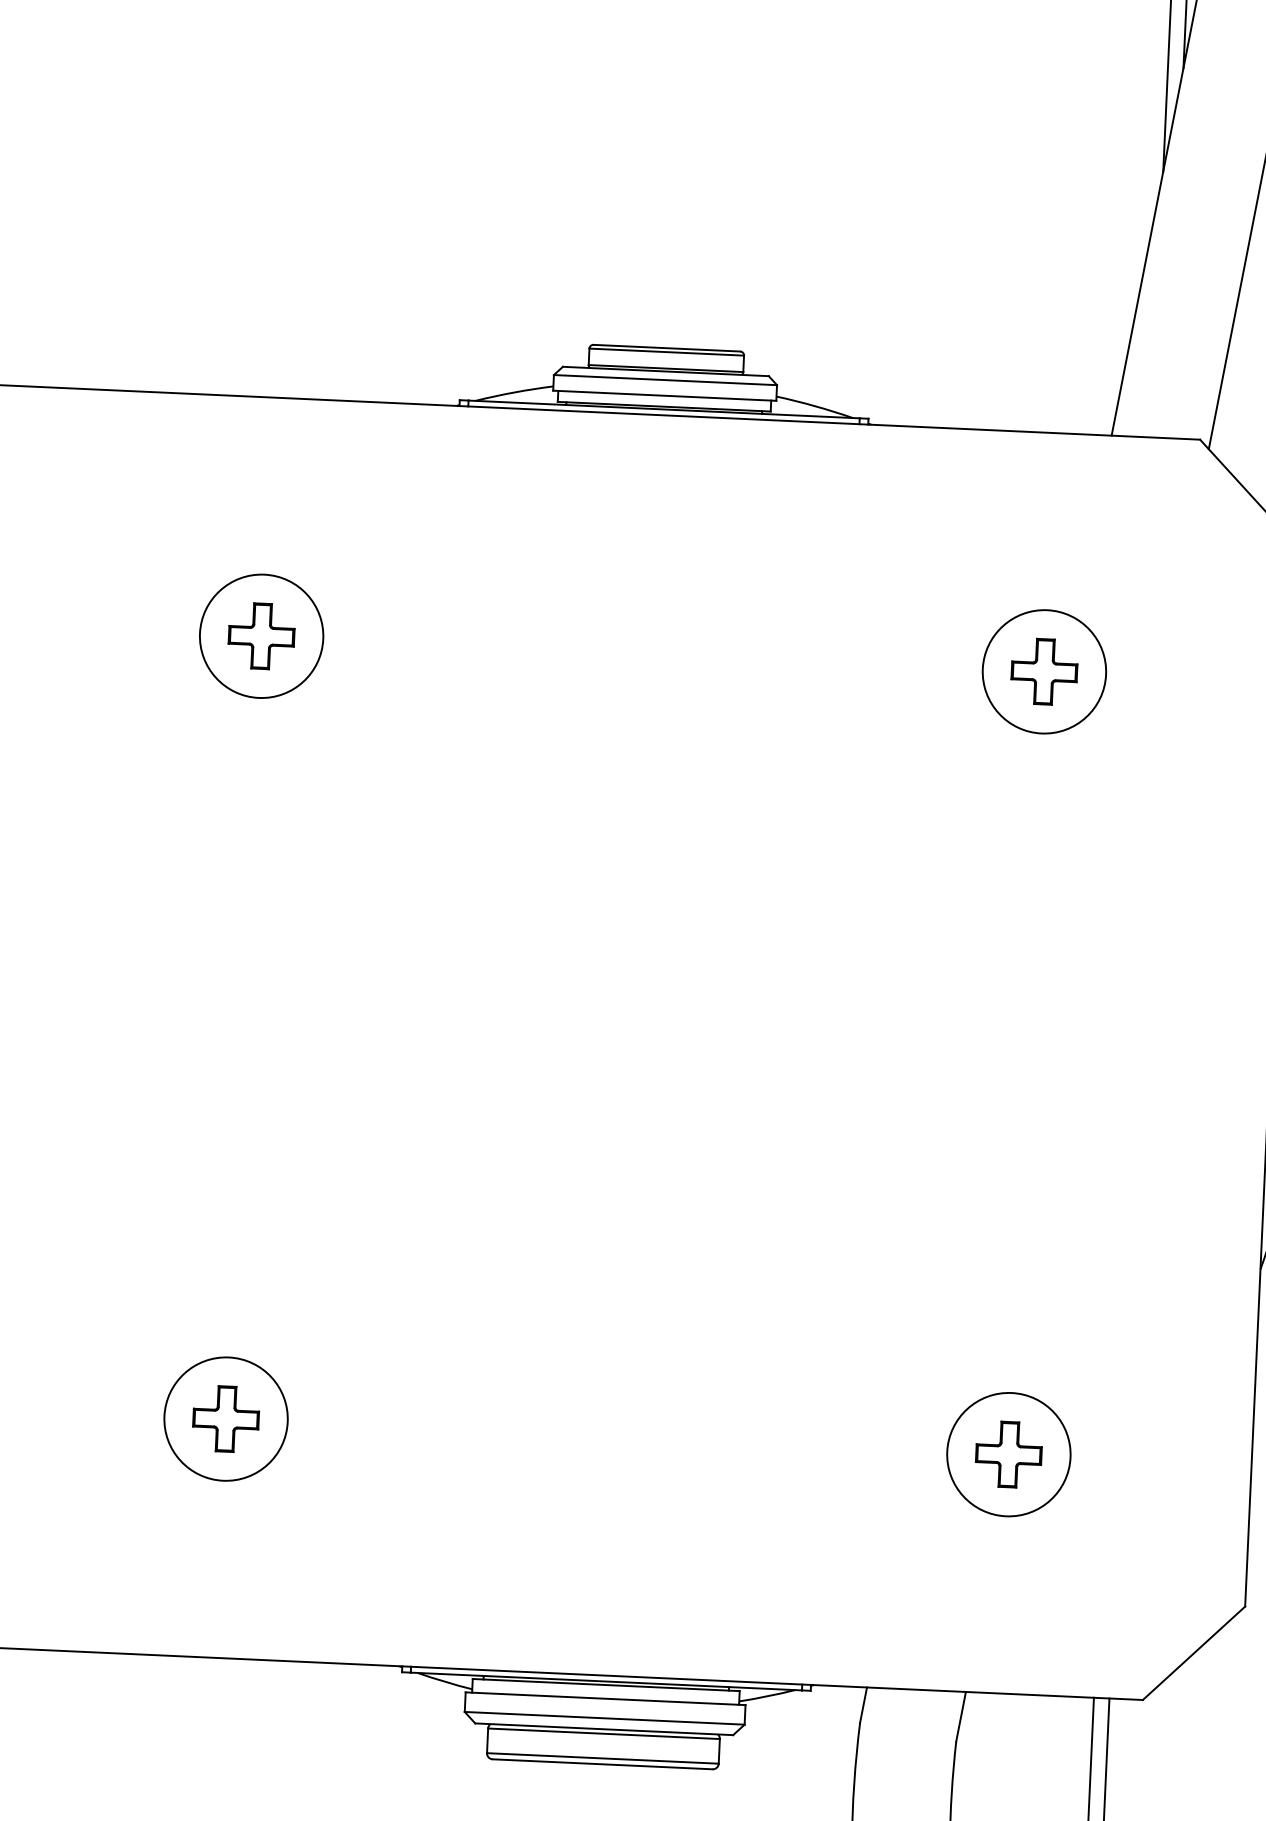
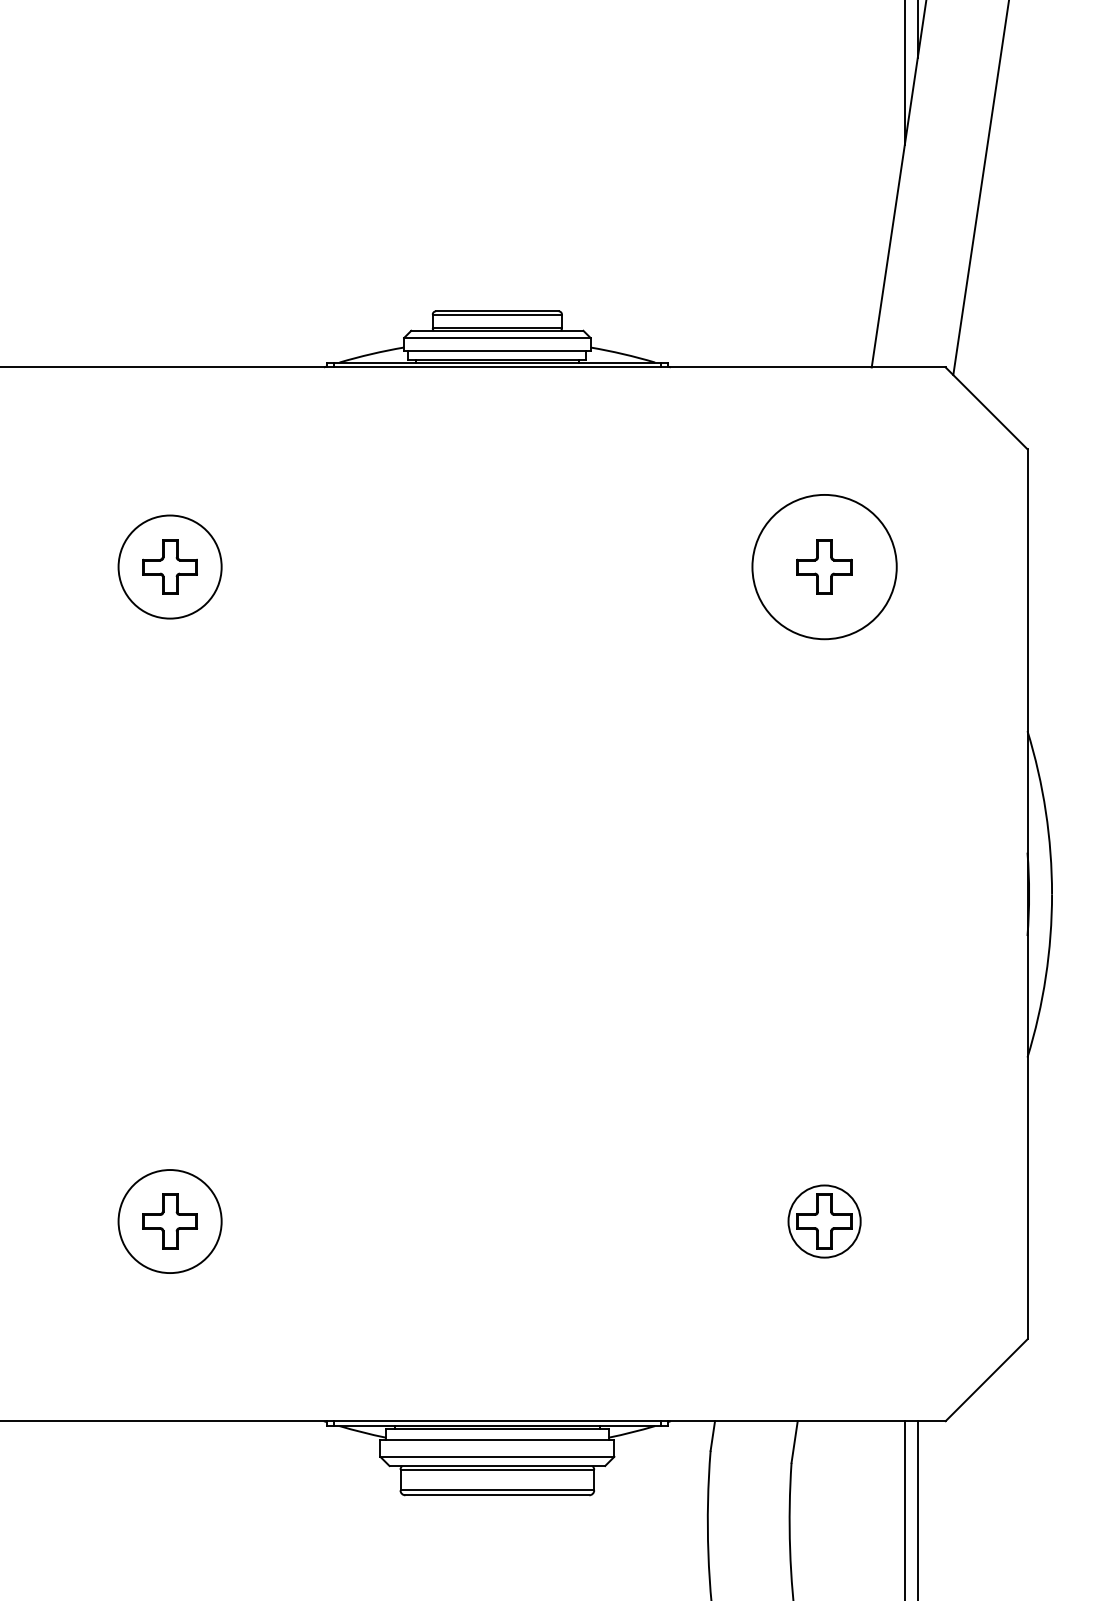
circle: (1044, 671) -> (824, 566), size x1.4
circle: (1008, 1454) -> (824, 1221), size x0.7

